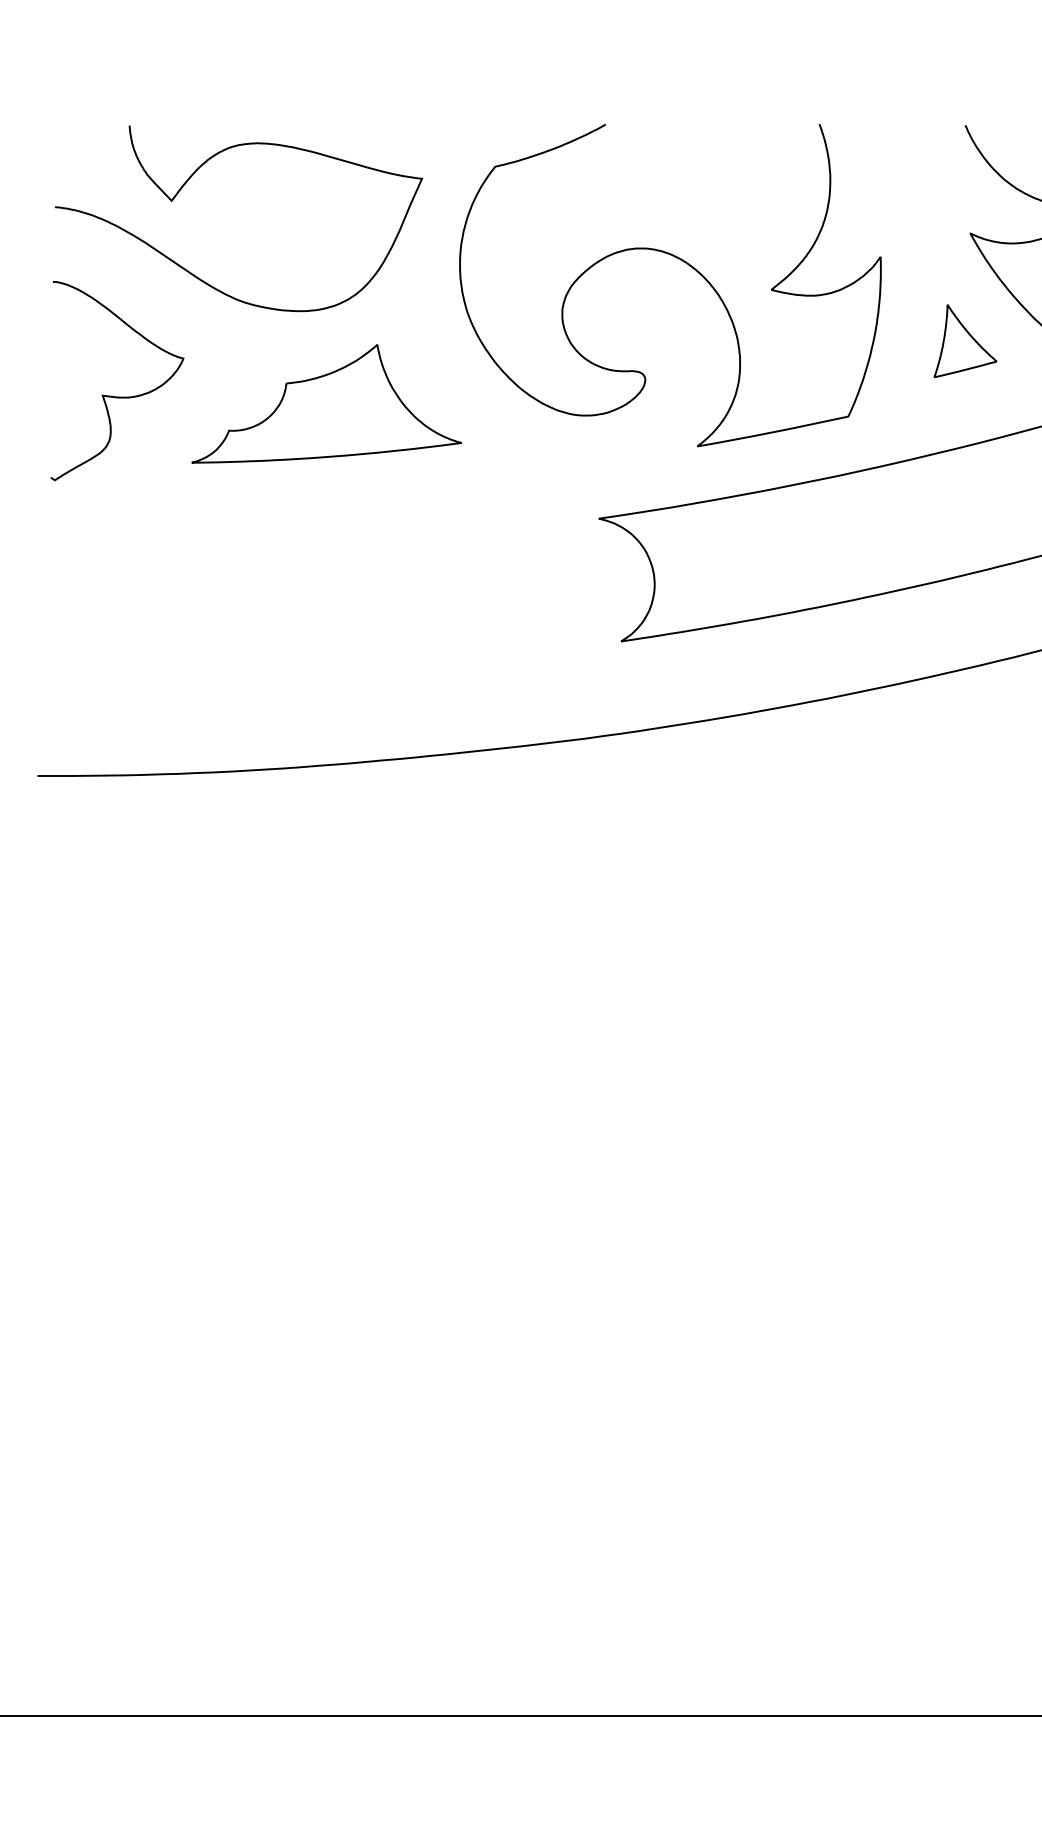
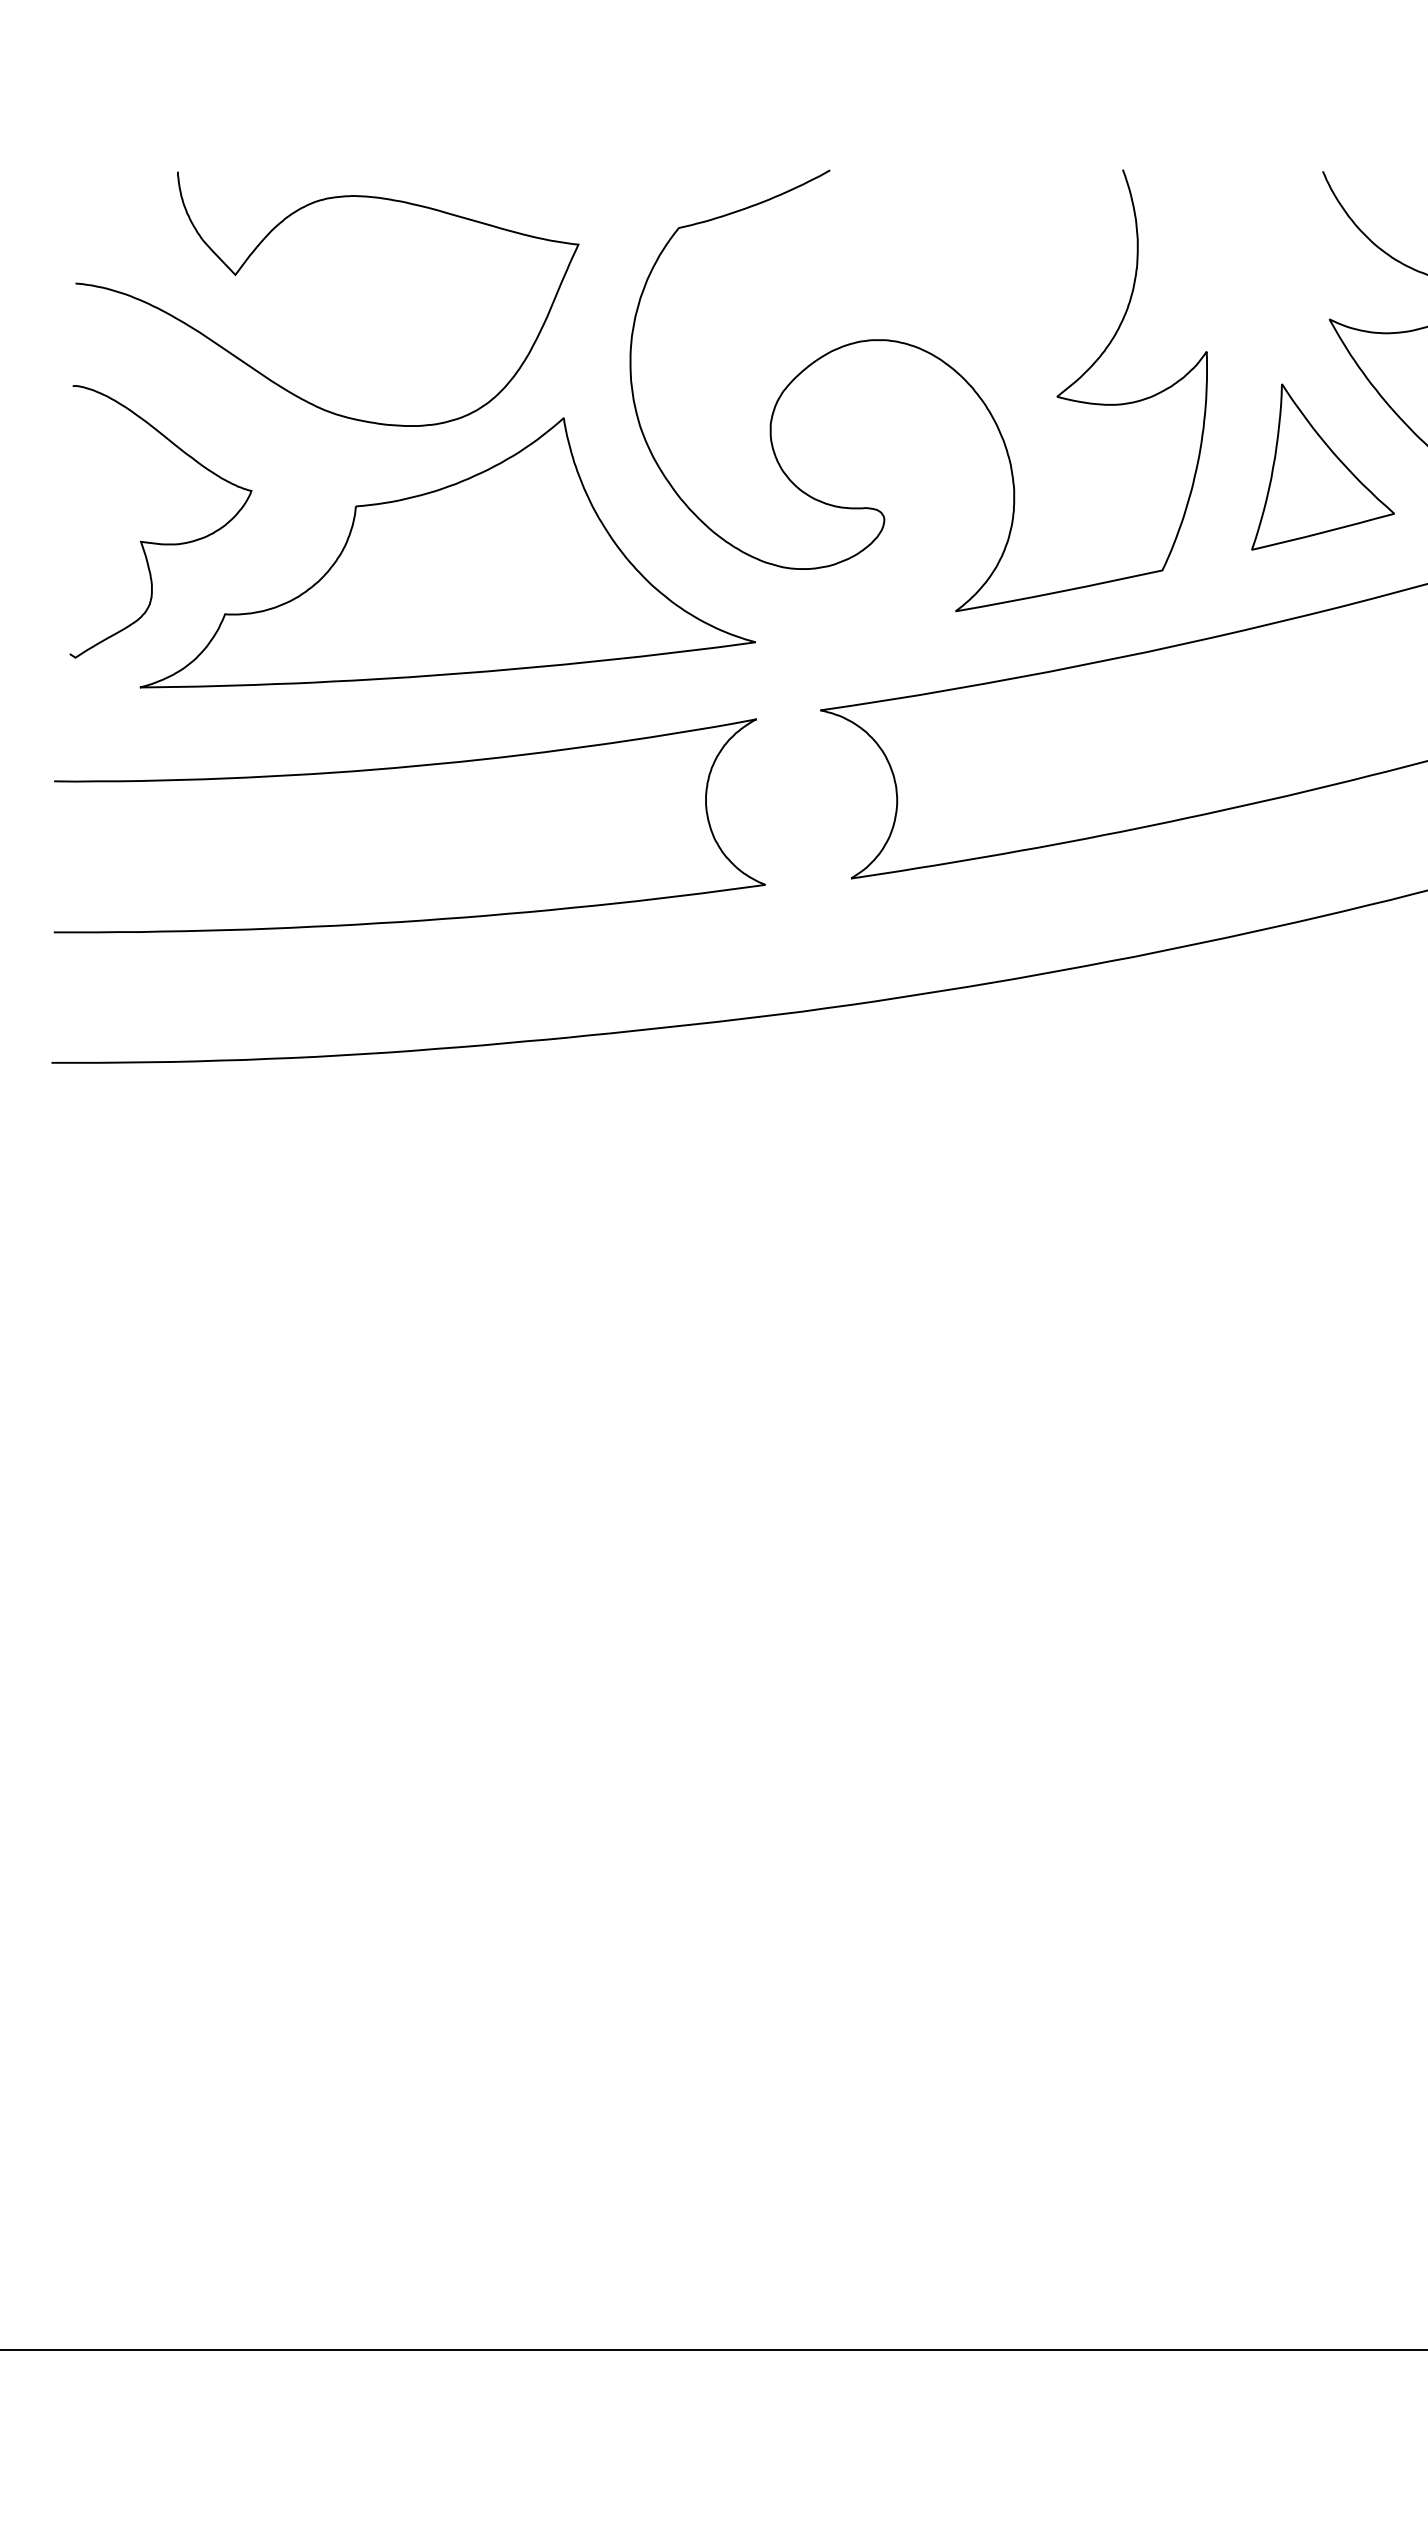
part: (965, 340) -> (1322, 466), size x1.67
part: (326, 403) -> (447, 552), size x1.67
curve: (294, 561) -> (403, 768), added

